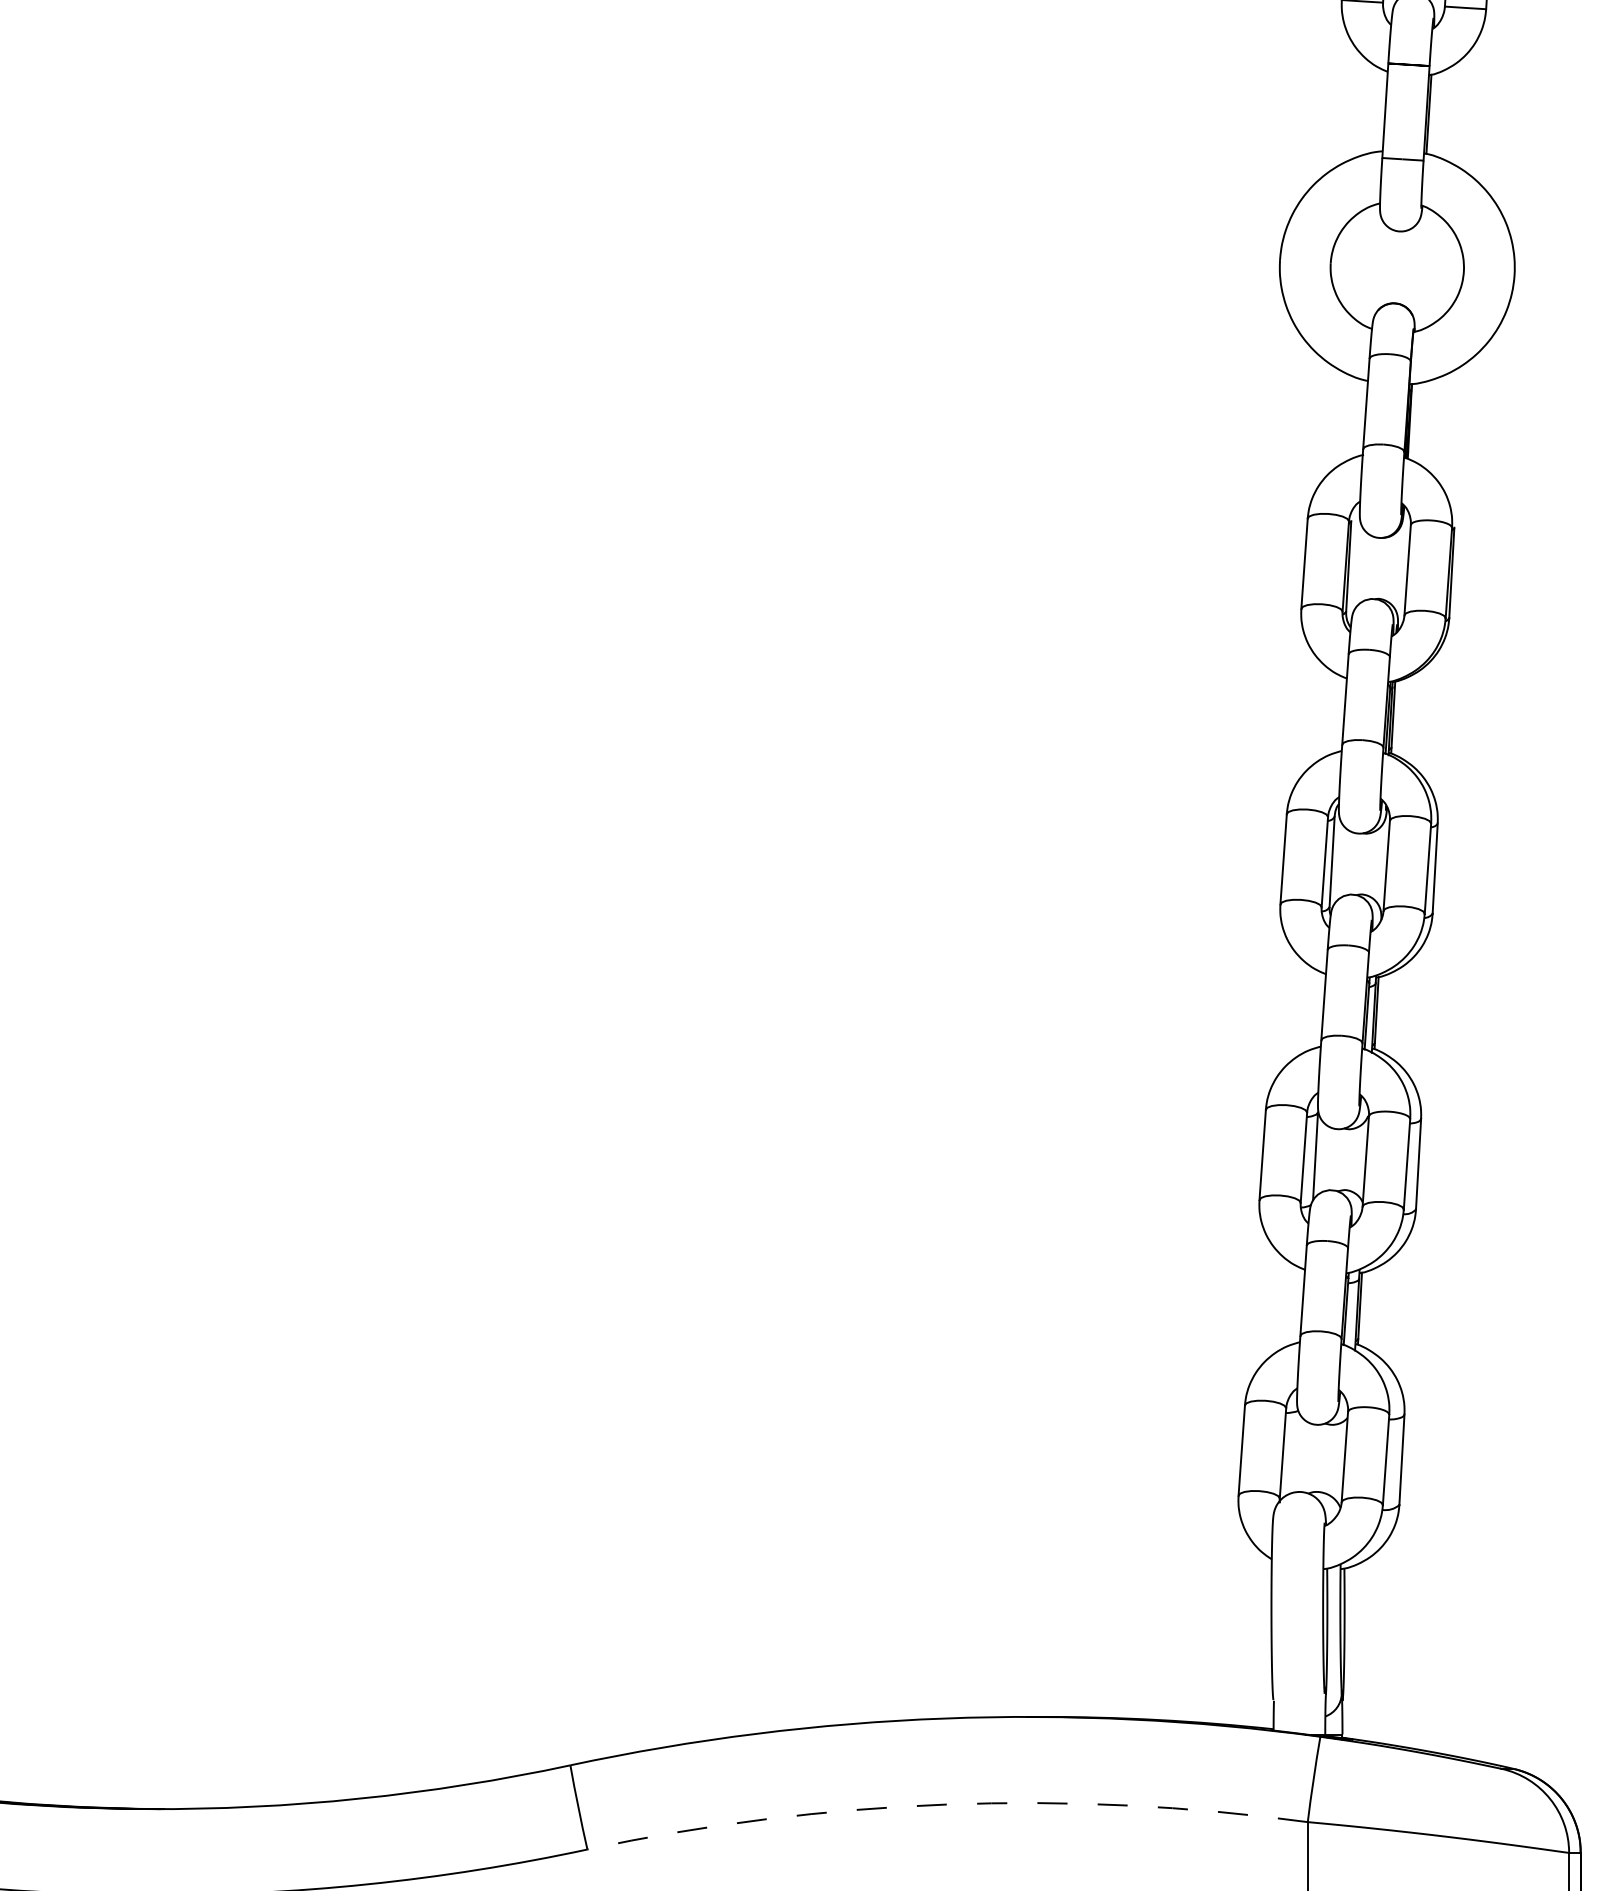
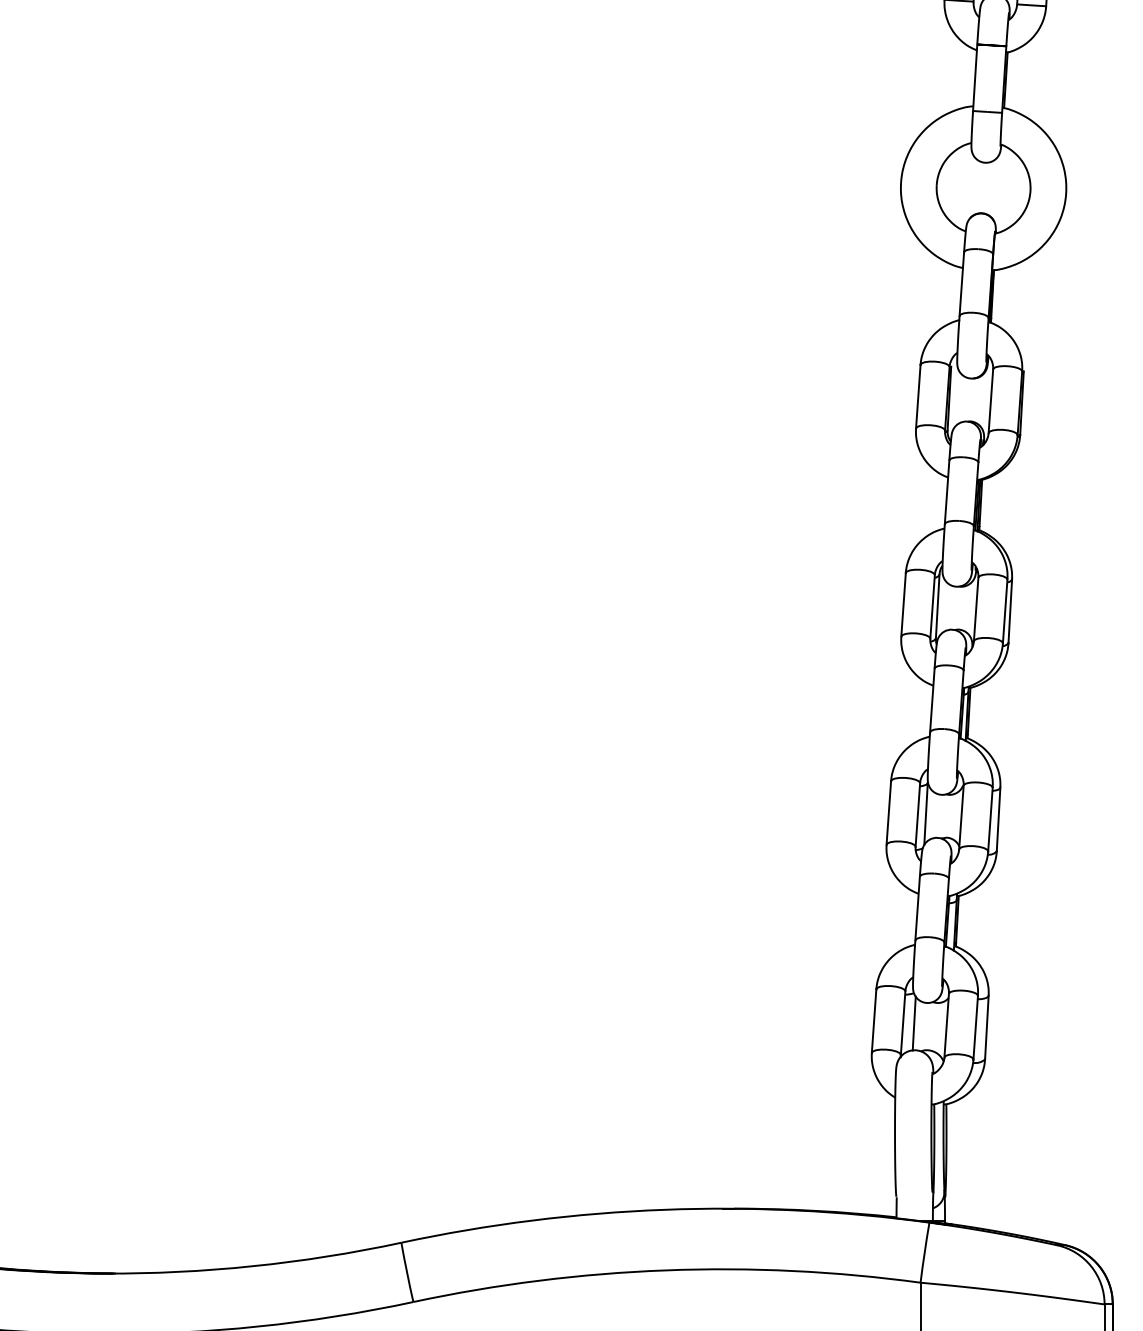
line: (1298, 1453) -> (914, 1023), added
arc: (946, 1804) -> (666, 1270), dashed -> solid

